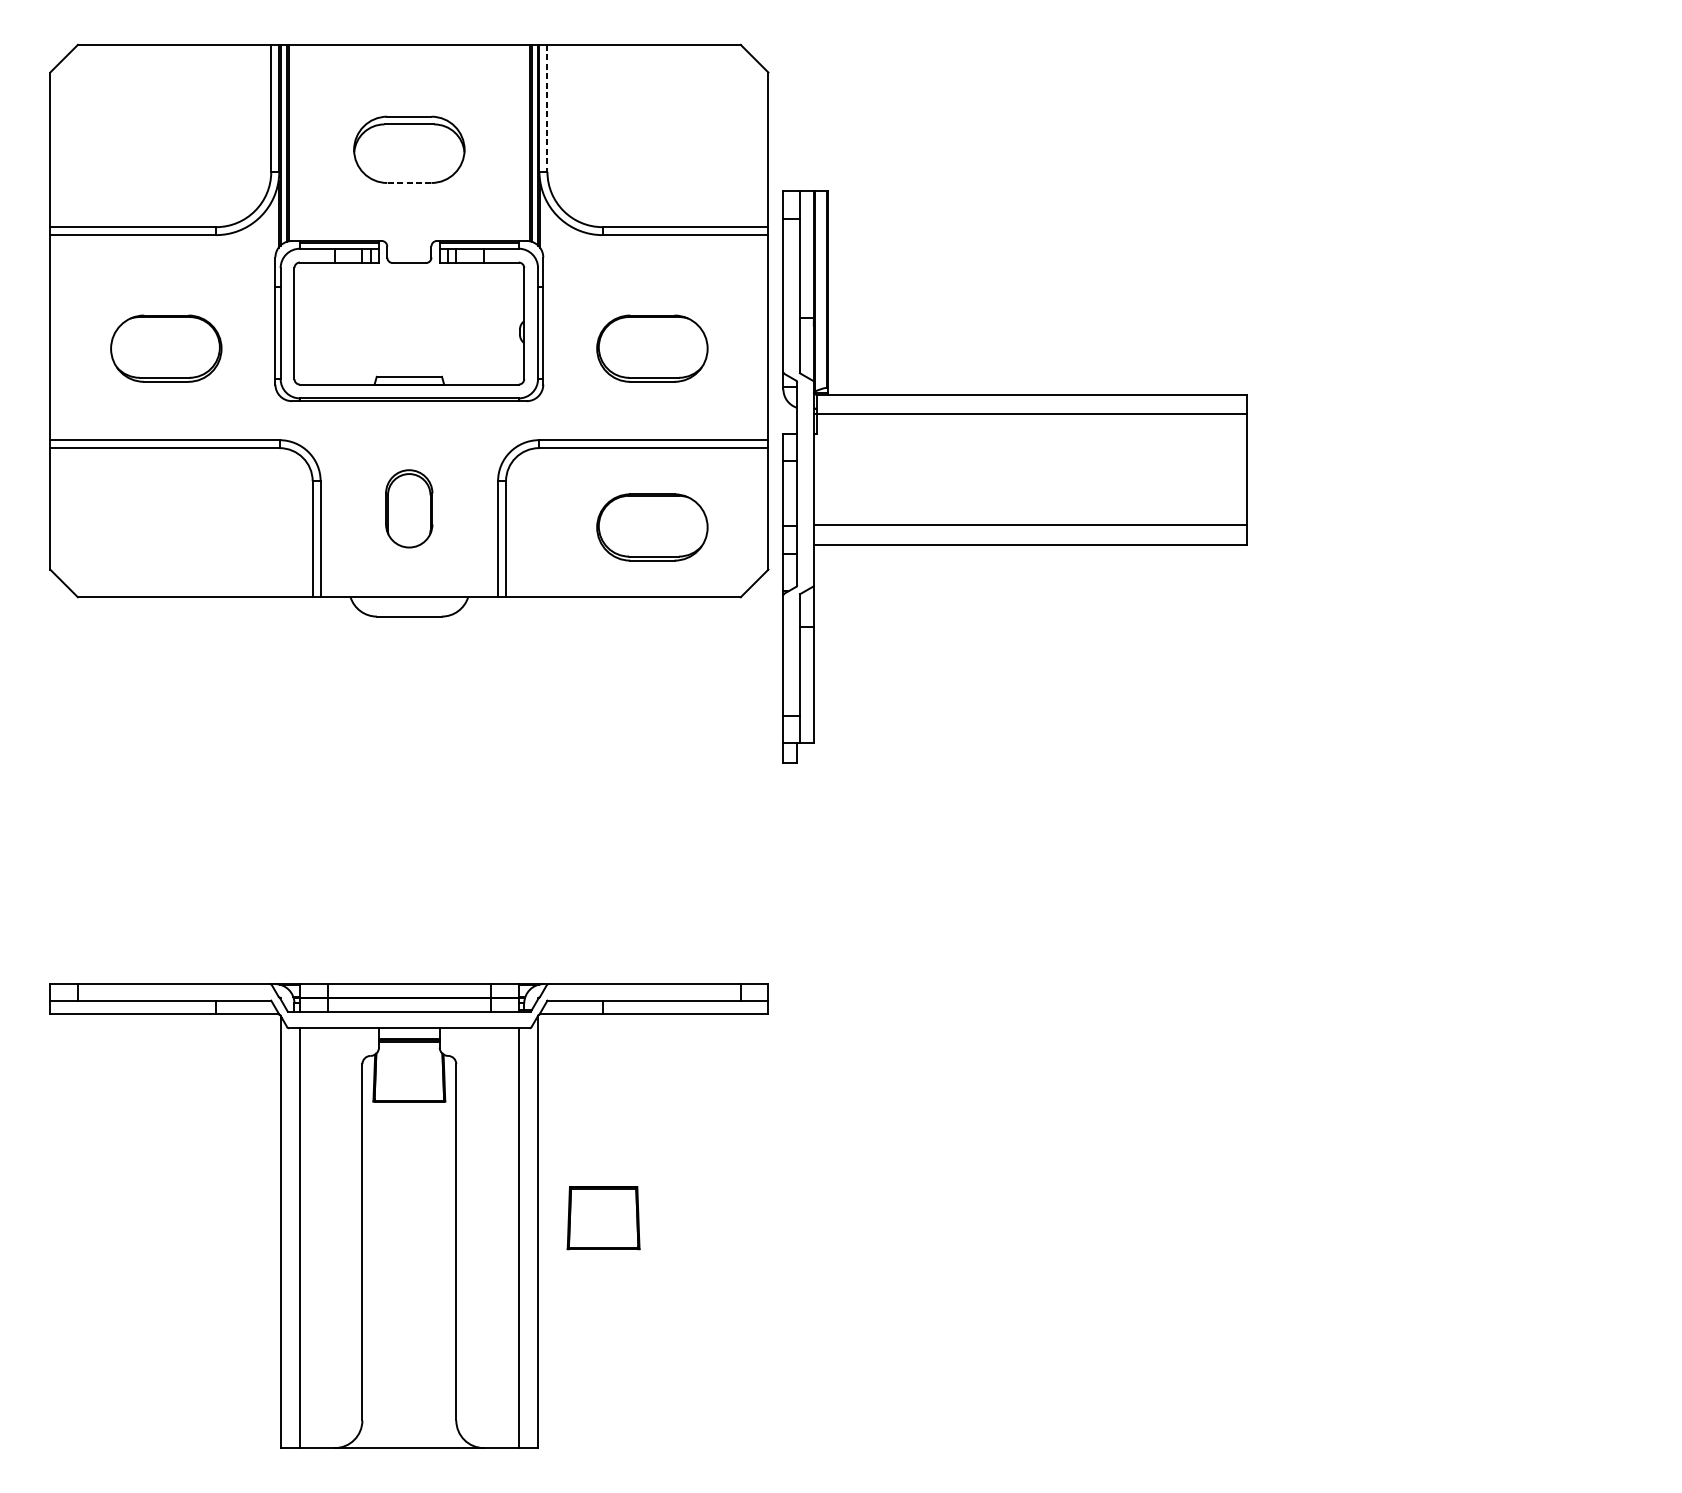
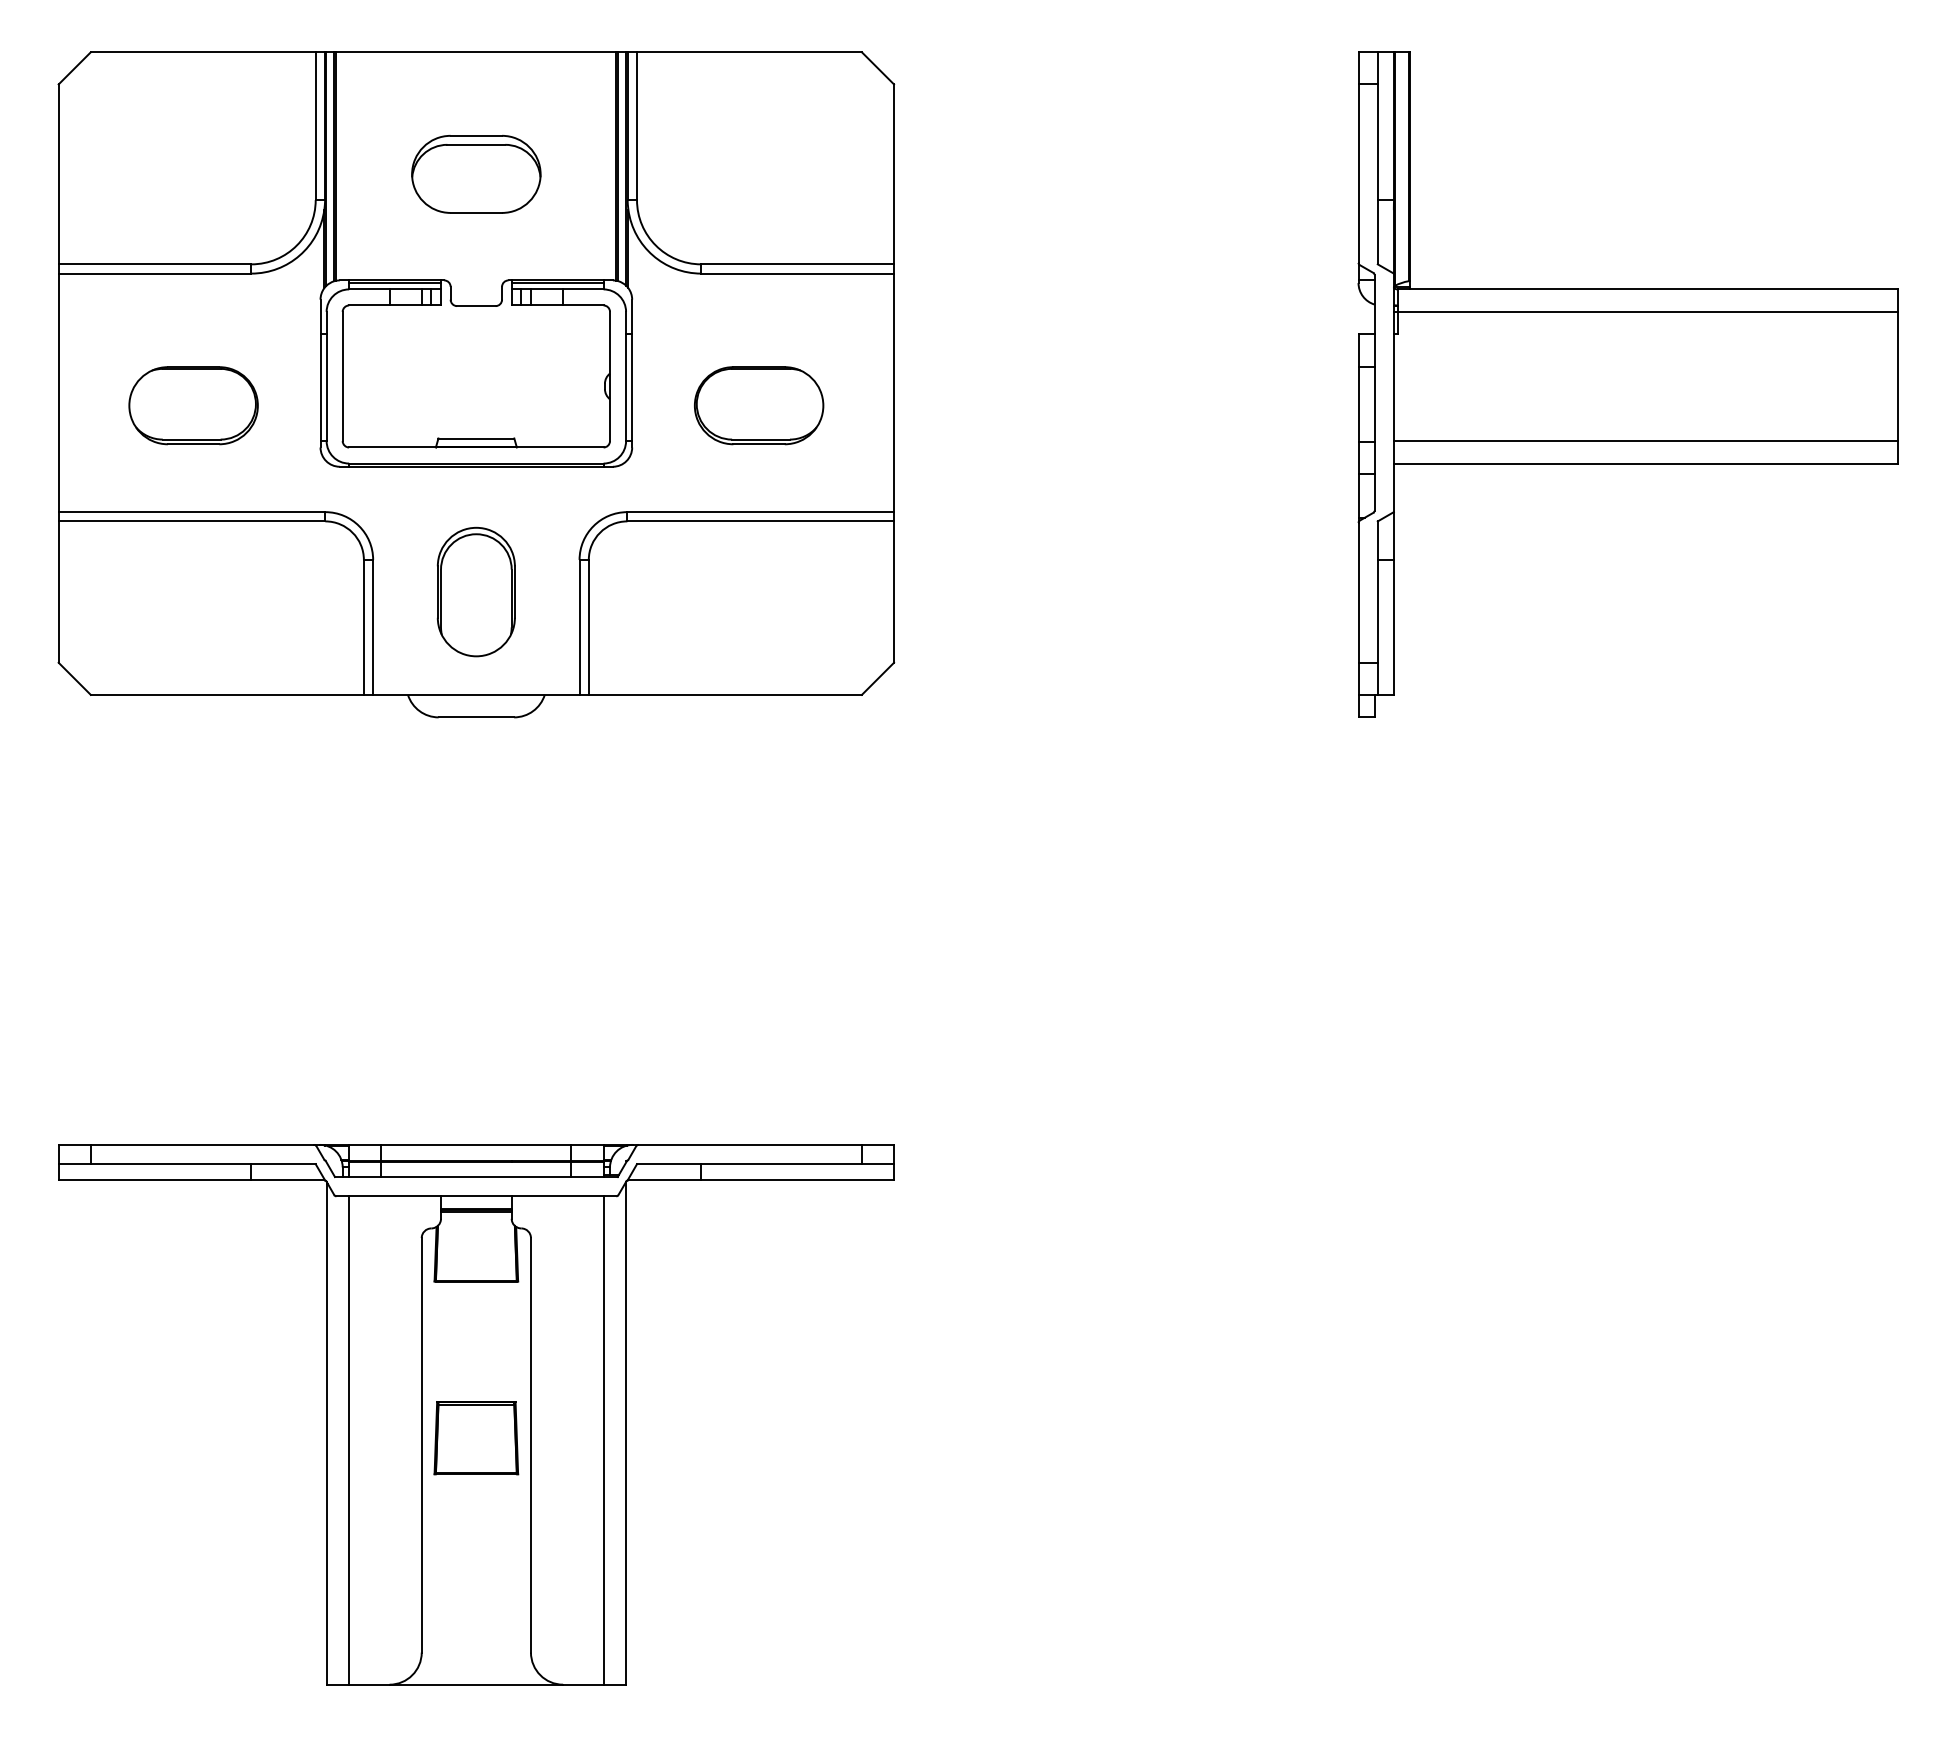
line: (547, 108) -> (637, 126), dashed -> solid
line: (409, 182) -> (476, 212), dashed -> solid
part: (1014, 476) -> (1627, 384), moved
part: (408, 508) -> (475, 591), size x1.43
part: (652, 527) -> (759, 613), removed
part: (603, 1218) -> (476, 1438), moved

